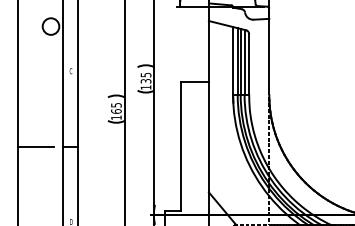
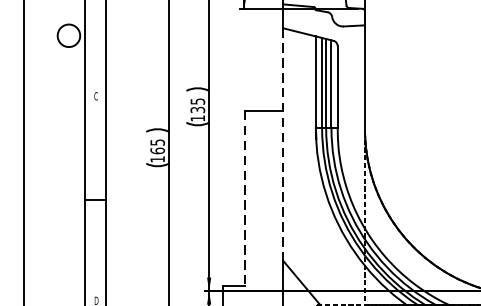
line: (208, 106) -> (282, 144), solid -> dashed
line: (180, 146) -> (244, 198), solid -> dashed
line: (35, 147) -> (47, 199), removed

